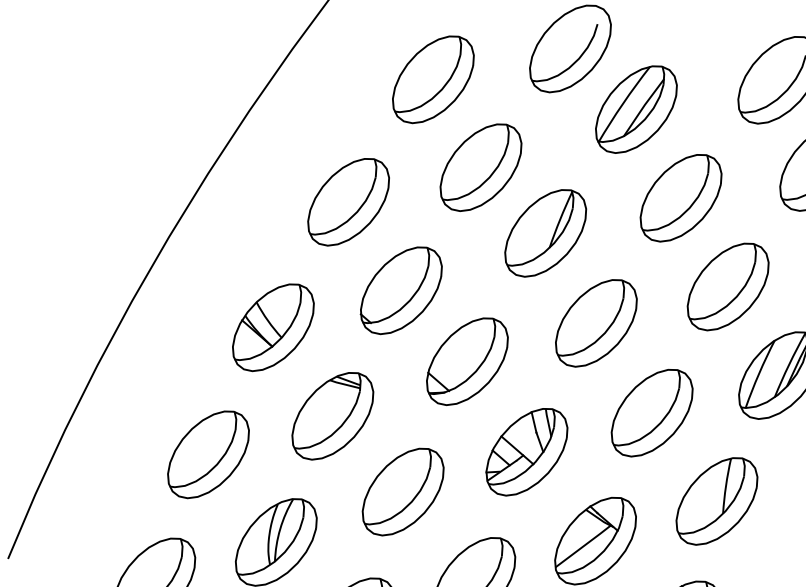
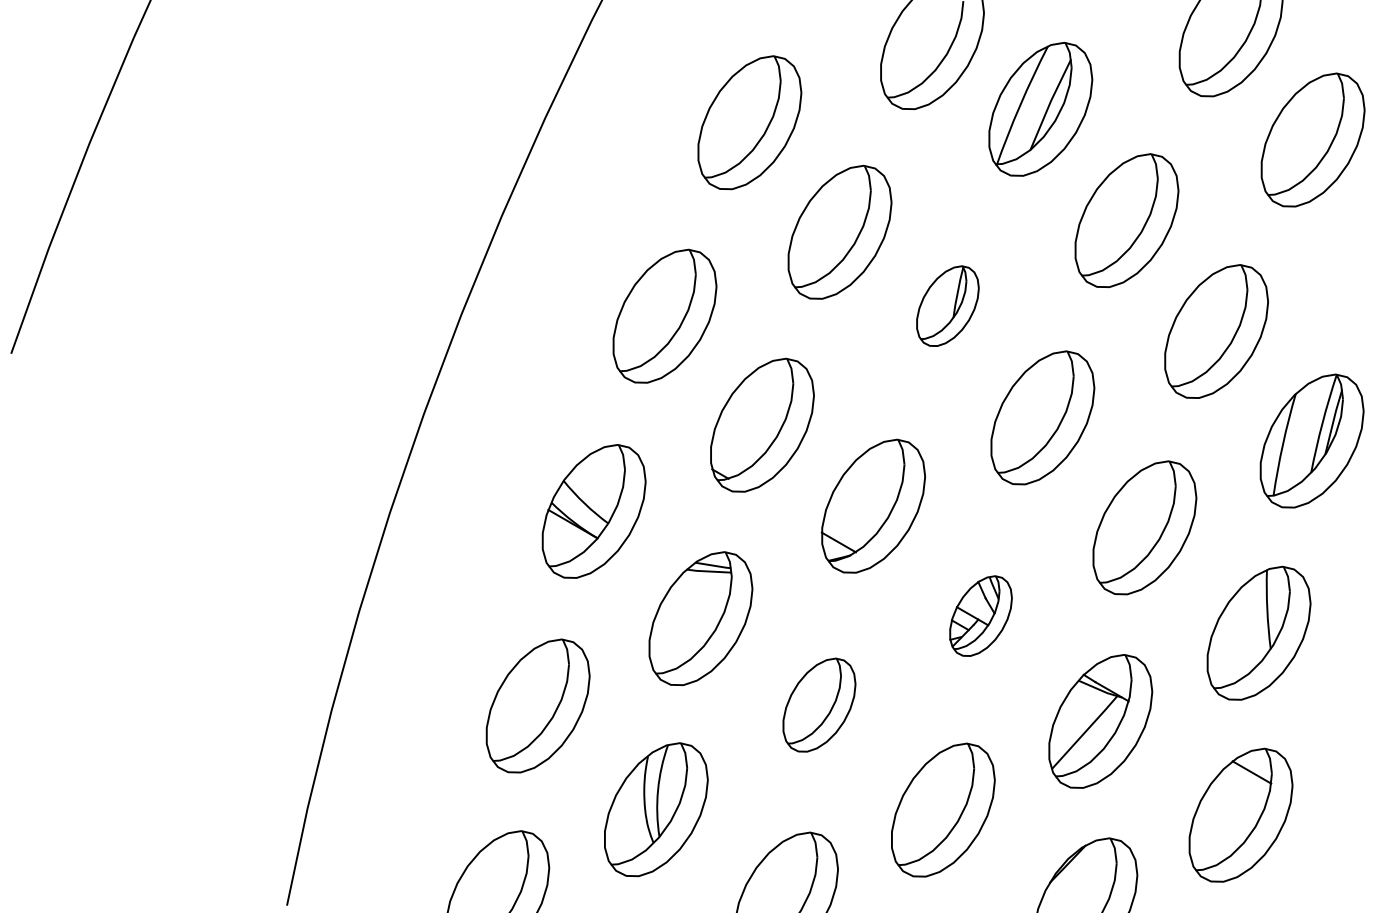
part: (545, 232) -> (947, 305), size x0.6
part: (526, 451) -> (980, 615), size x0.6
part: (403, 491) -> (819, 704), size x0.7

